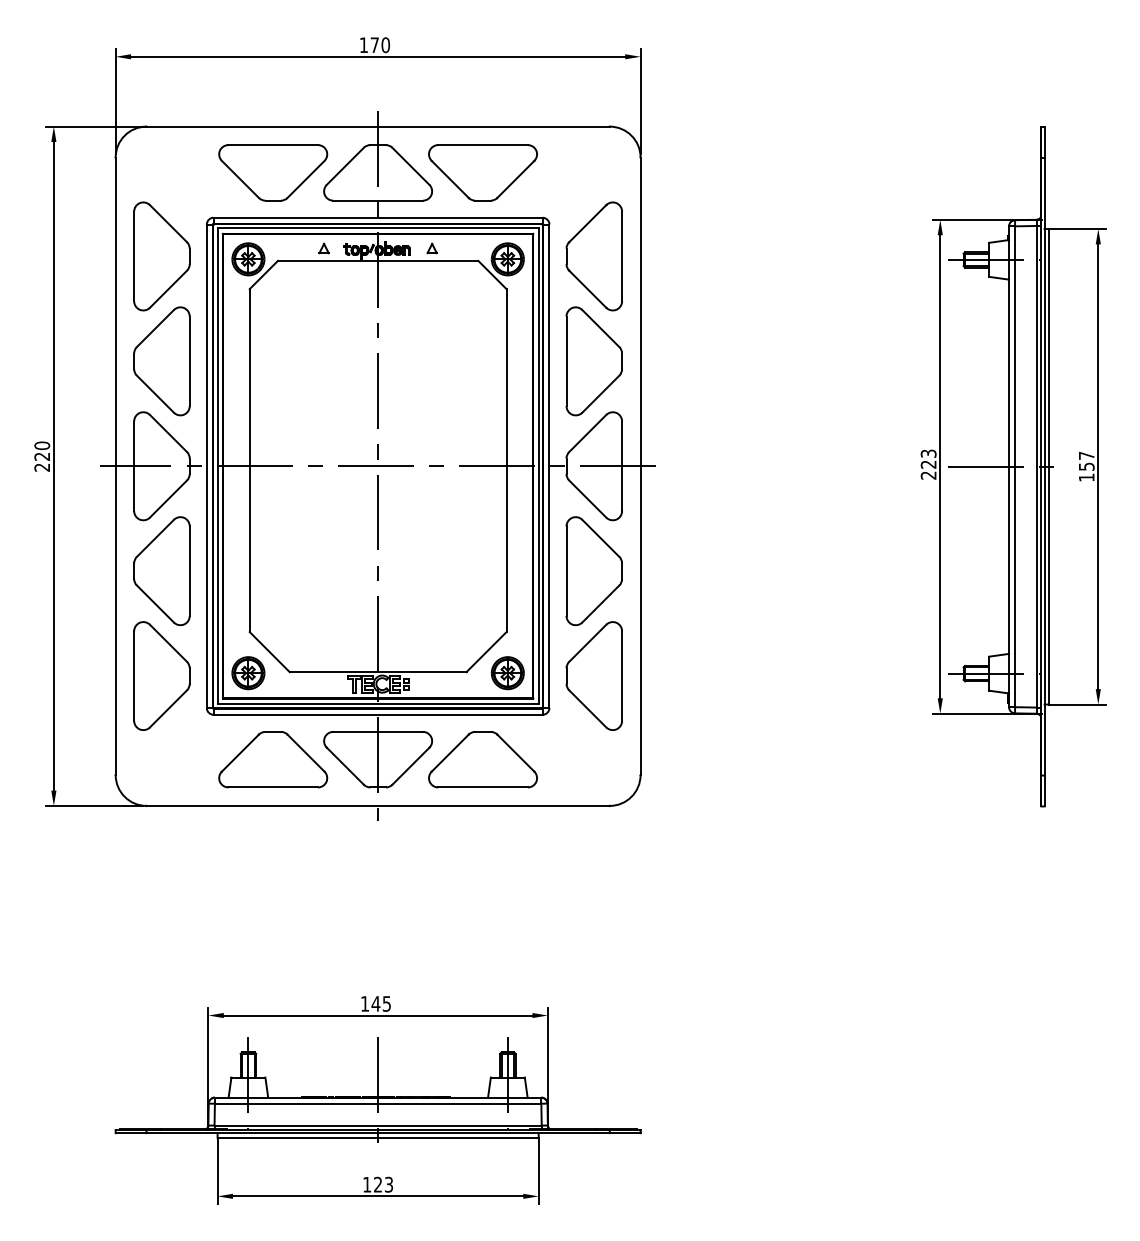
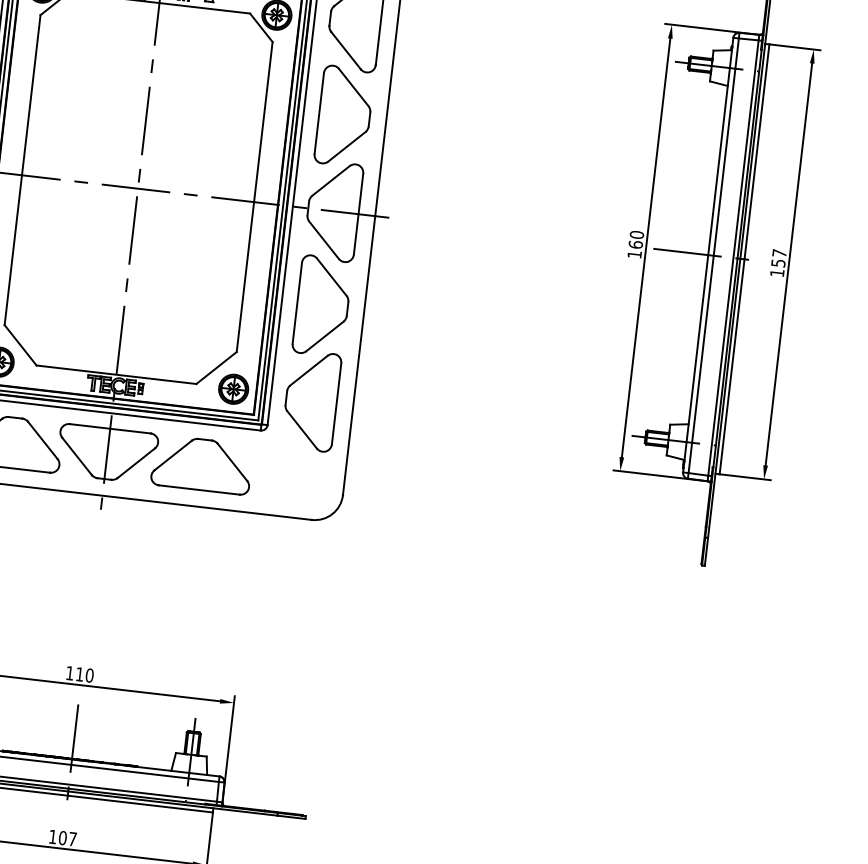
text: (928, 464) -> (635, 244), 223 -> 160
text: (381, 1003) -> (84, 674), 145 -> 110
text: (383, 1184) -> (67, 838), 123 -> 107

